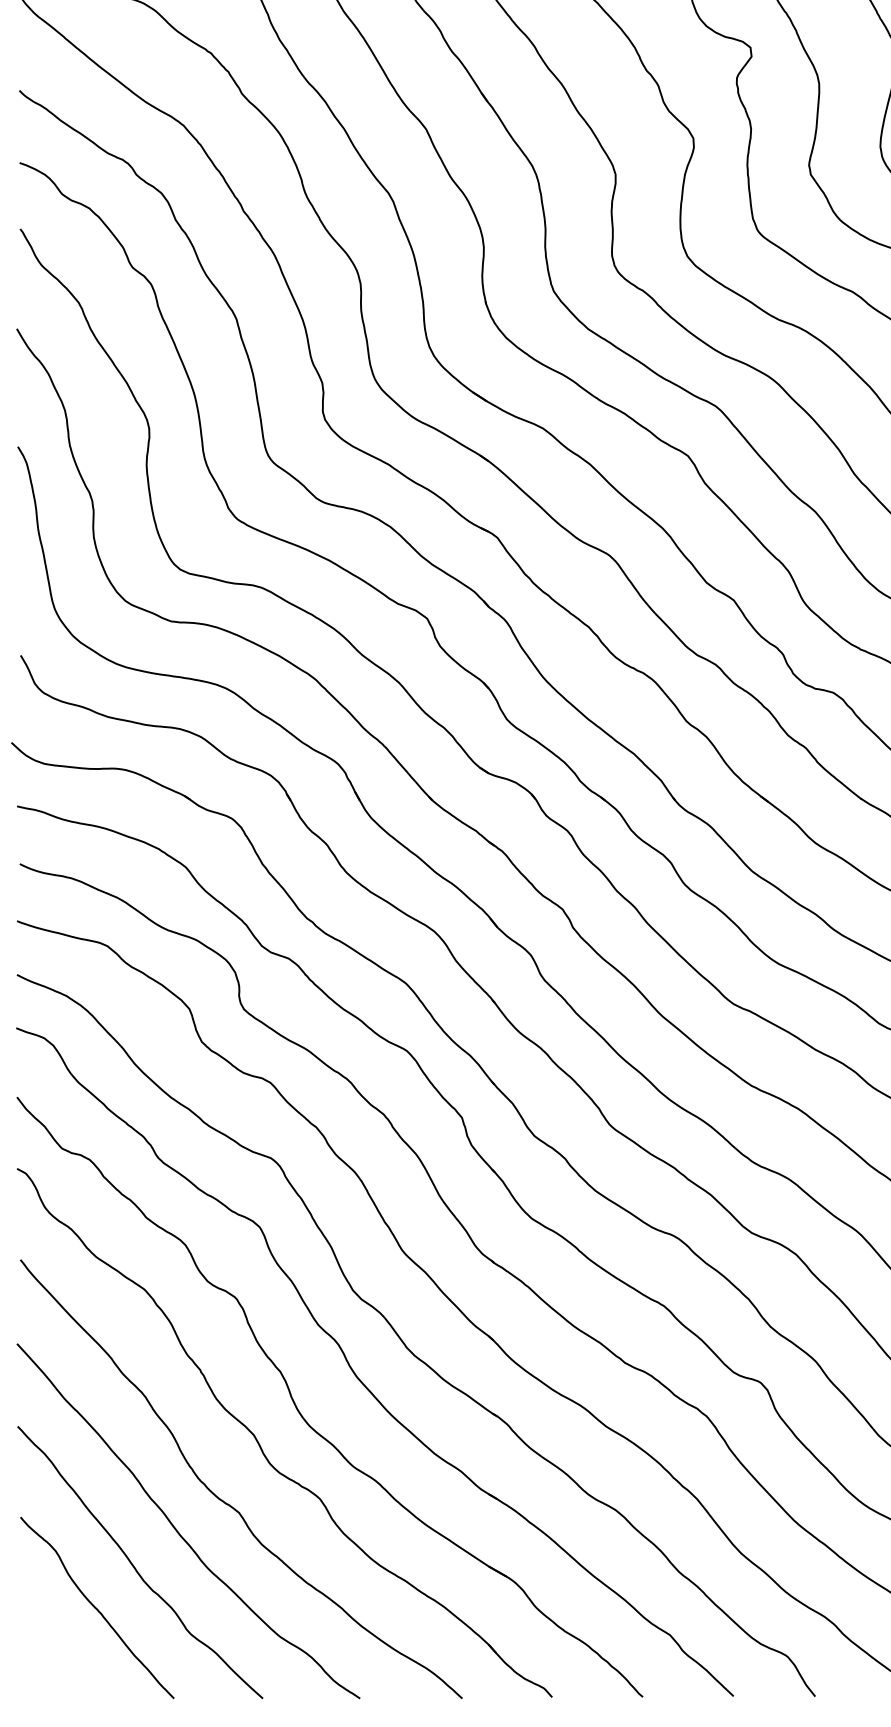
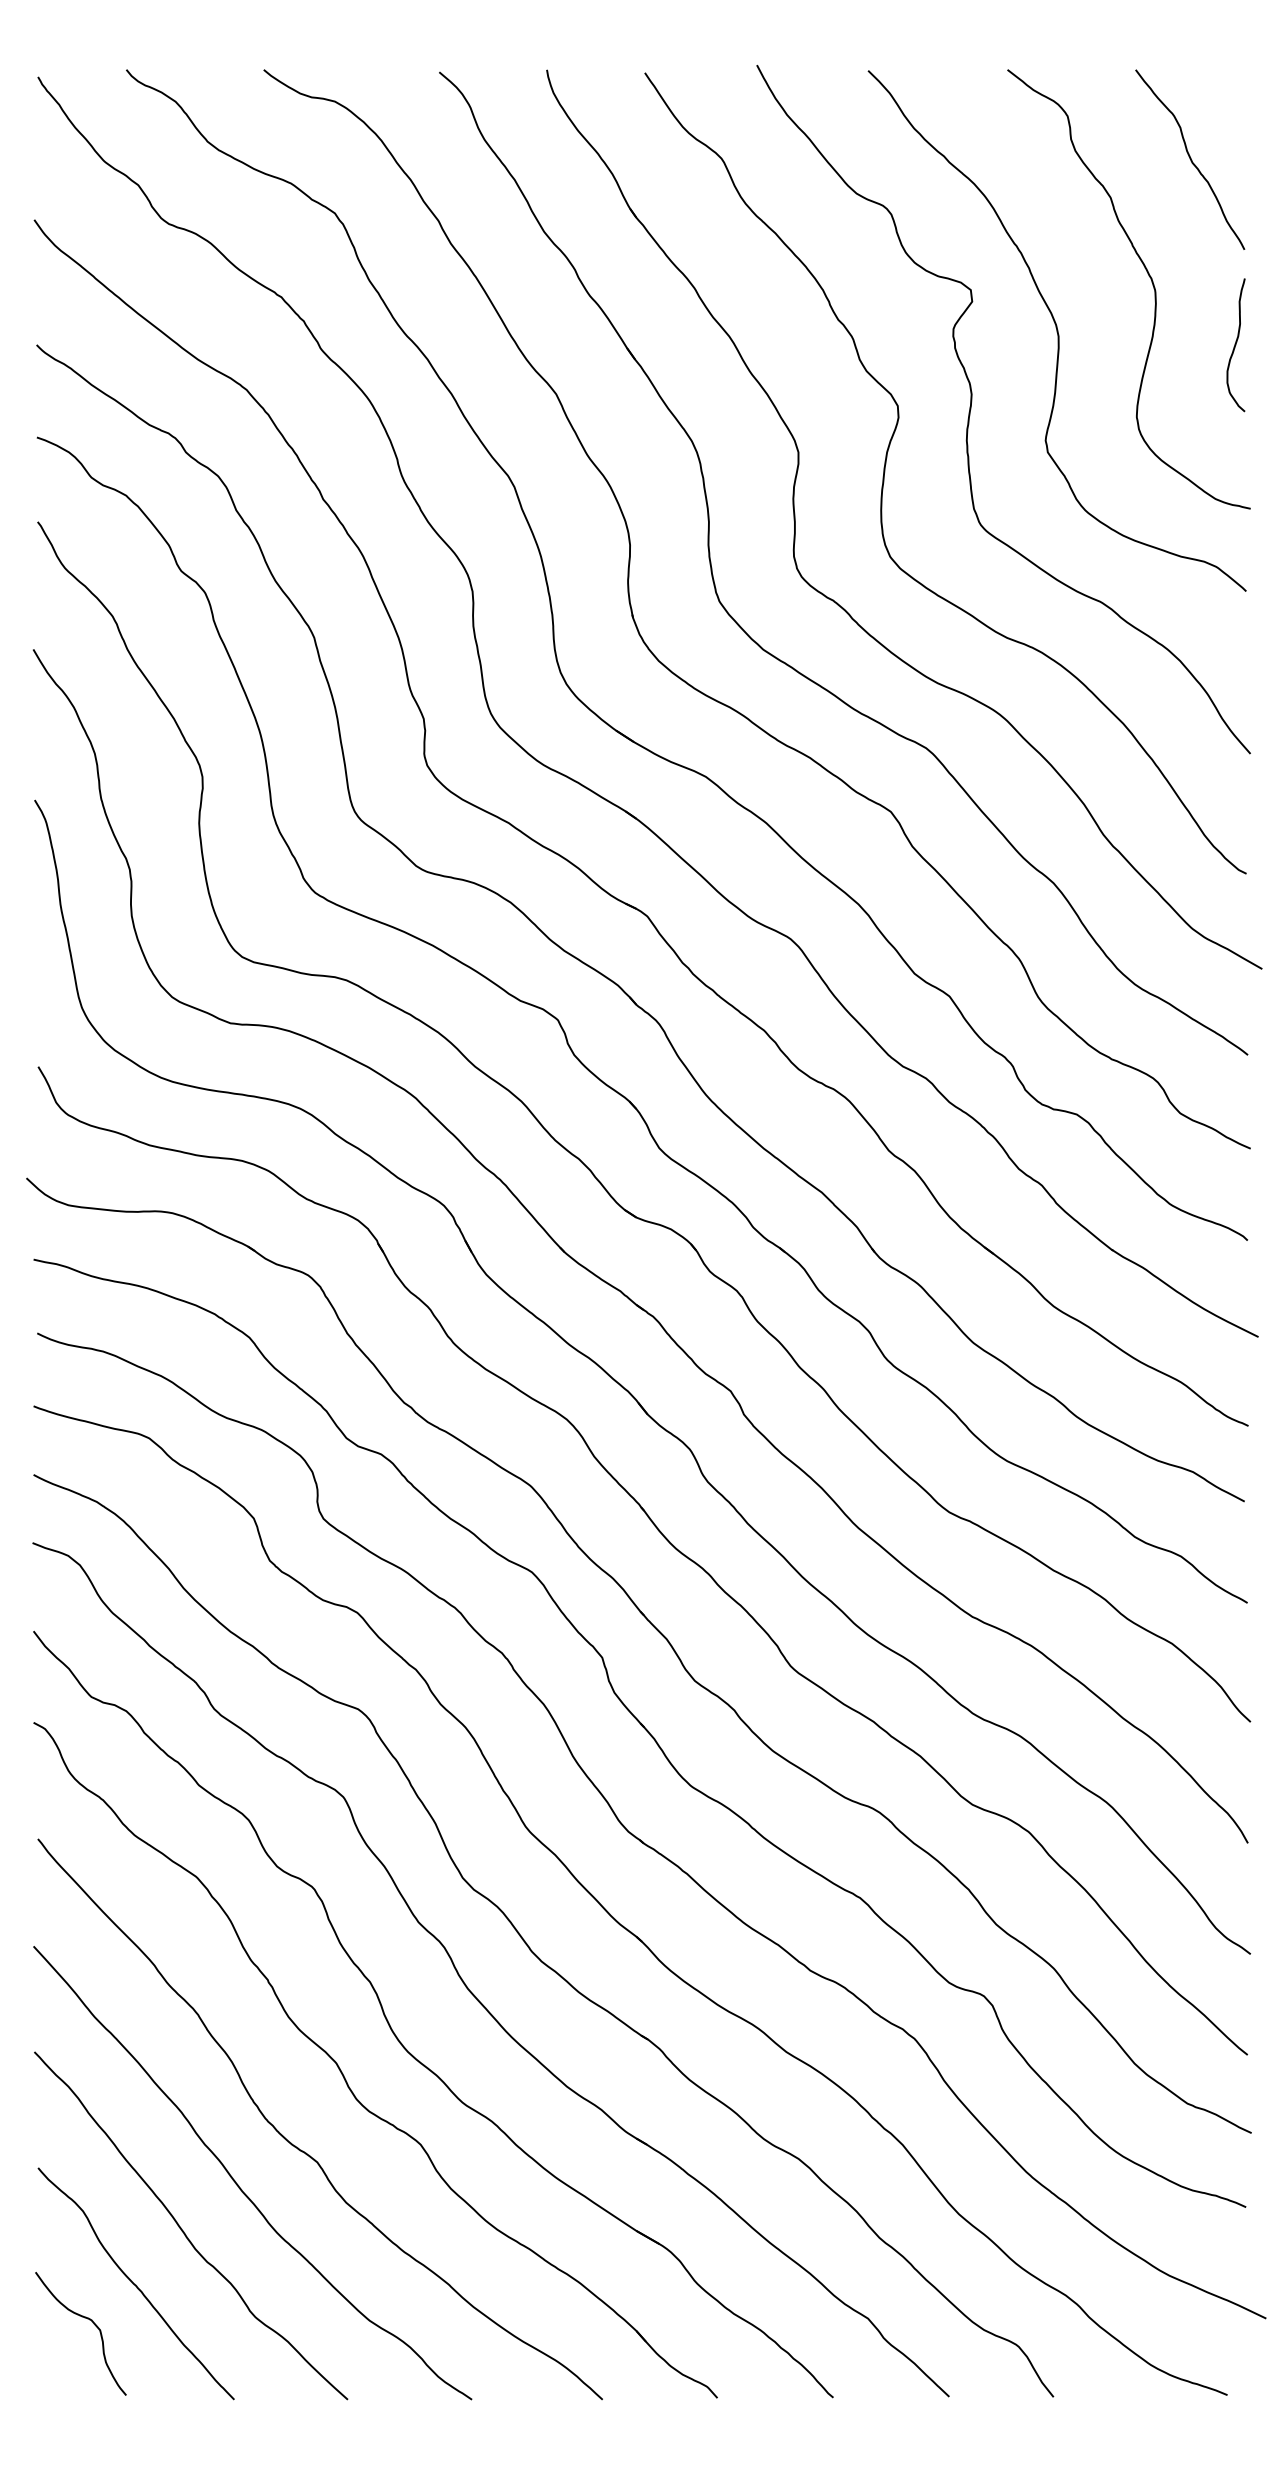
curve: (56, 1635) -> (84, 2318), added

